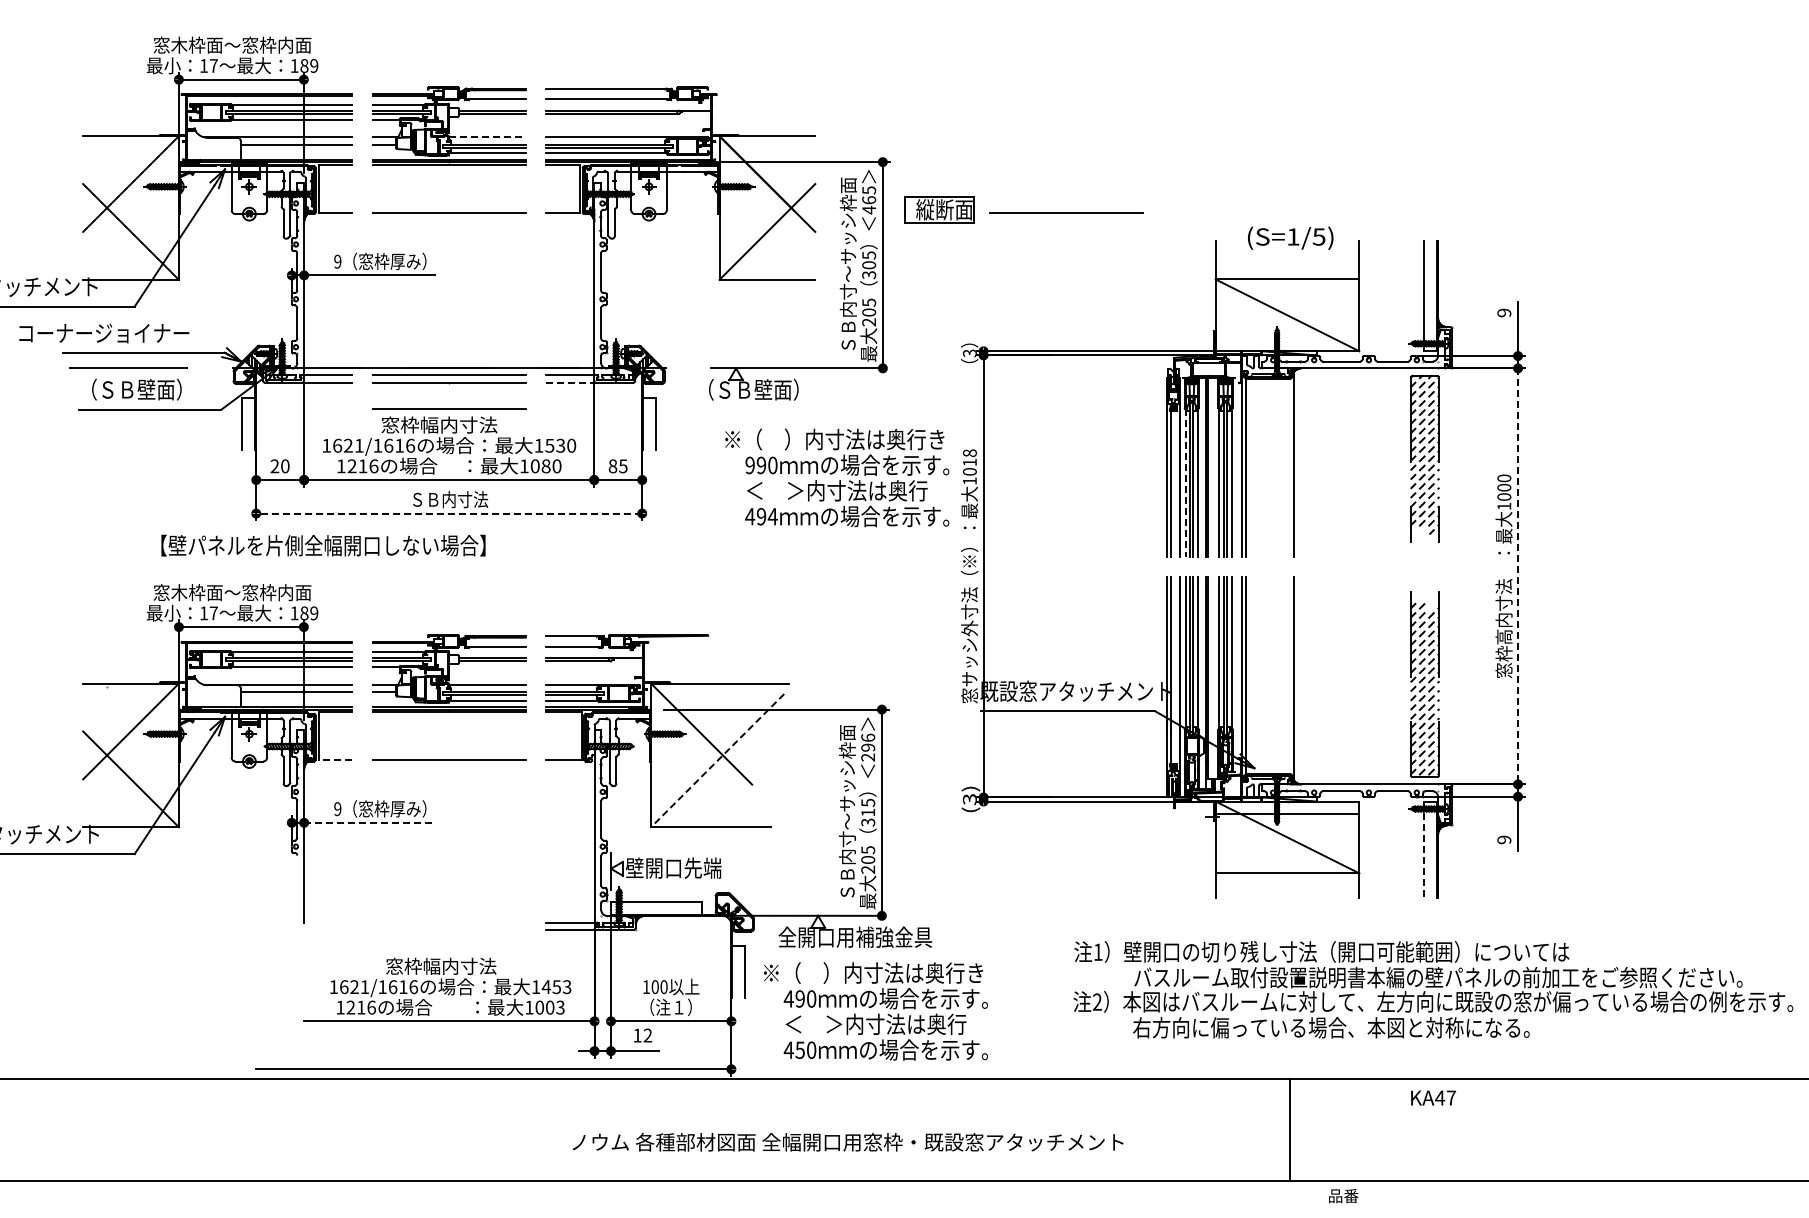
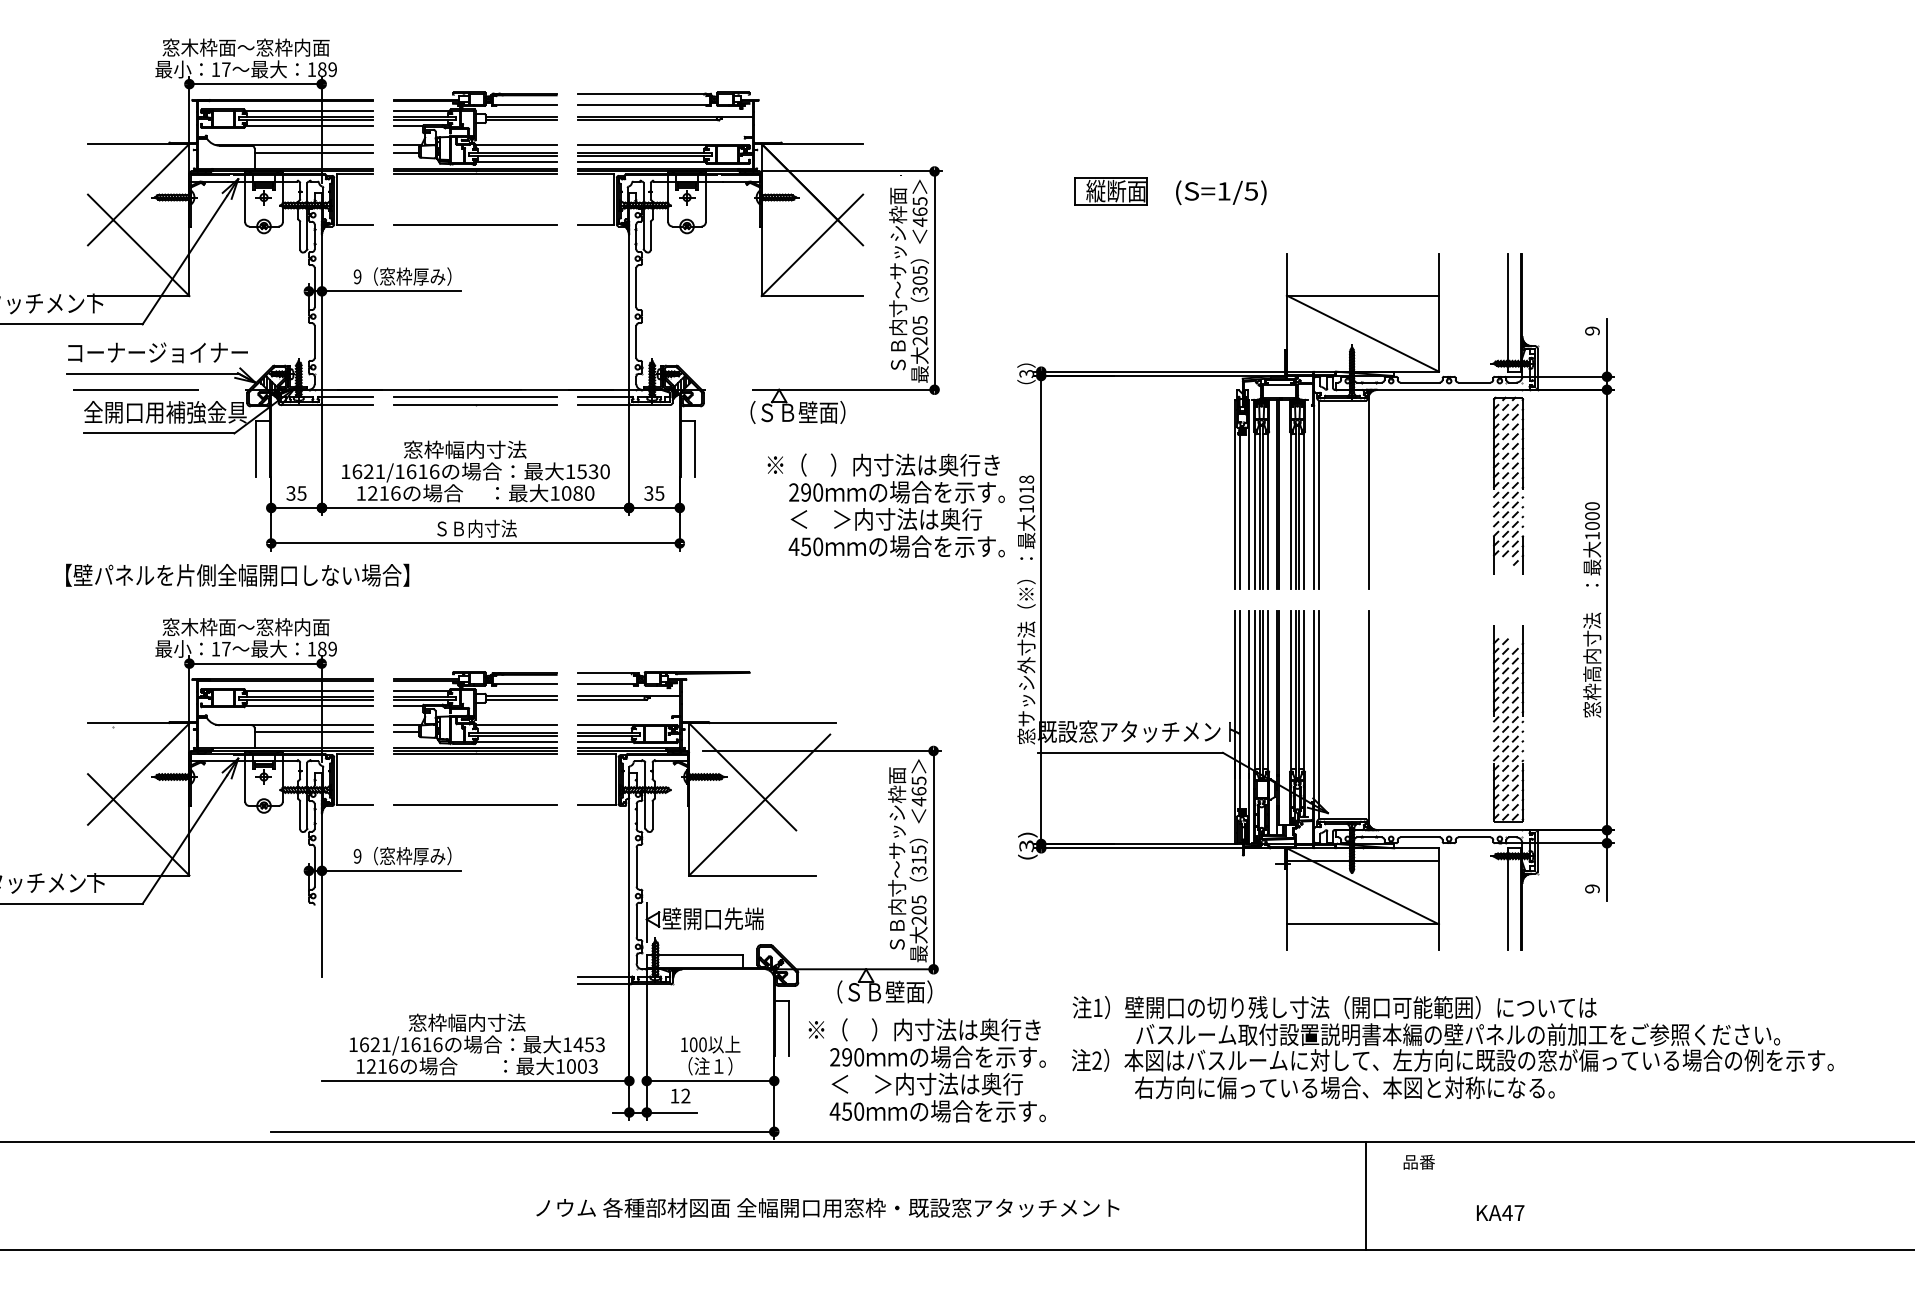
line: (488, 137) -> (517, 145), dashed -> solid
part: (939, 209) -> (1110, 190), moved
line: (1066, 212) -> (1128, 224), removed
text: (1290, 237) -> (1221, 191), moved
text: (104, 333) -> (158, 352), moved
line: (571, 382) -> (604, 404), dashed -> solid
text: (156, 389) -> (165, 412), （ＳＢ壁面） -> 全開口用補強金具
line: (449, 408) -> (475, 432), removed
text: (749, 465) -> (793, 492), 990 -> 290
text: (279, 466) -> (295, 493), 20 -> 35
text: (612, 466) -> (648, 493), 85 -> 35
line: (1185, 483) -> (1254, 511), dashed -> solid
line: (449, 513) -> (475, 543), dashed -> solid
text: (766, 516) -> (811, 546), 494 -> 450
text: (323, 545) -> (237, 575), moved
line: (1518, 576) -> (1607, 610), dashed -> solid
text: (868, 747) -> (919, 791), 296 -> 465
line: (335, 760) -> (355, 804), dashed -> solid
line: (717, 761) -> (759, 805), dashed -> solid
line: (370, 822) -> (392, 870), dashed -> solid
line: (1424, 850) -> (1507, 900), dashed -> solid
text: (855, 937) -> (905, 992), 全開口用補強金具 -> （ＳＢ壁面）
text: (1433, 989) -> (1452, 1047), moved
text: (788, 998) -> (834, 1056), 490 -> 290
text: (1433, 1097) -> (1500, 1212), moved
text: (847, 1142) -> (827, 1208), moved
text: (1343, 1196) -> (1419, 1162), moved

